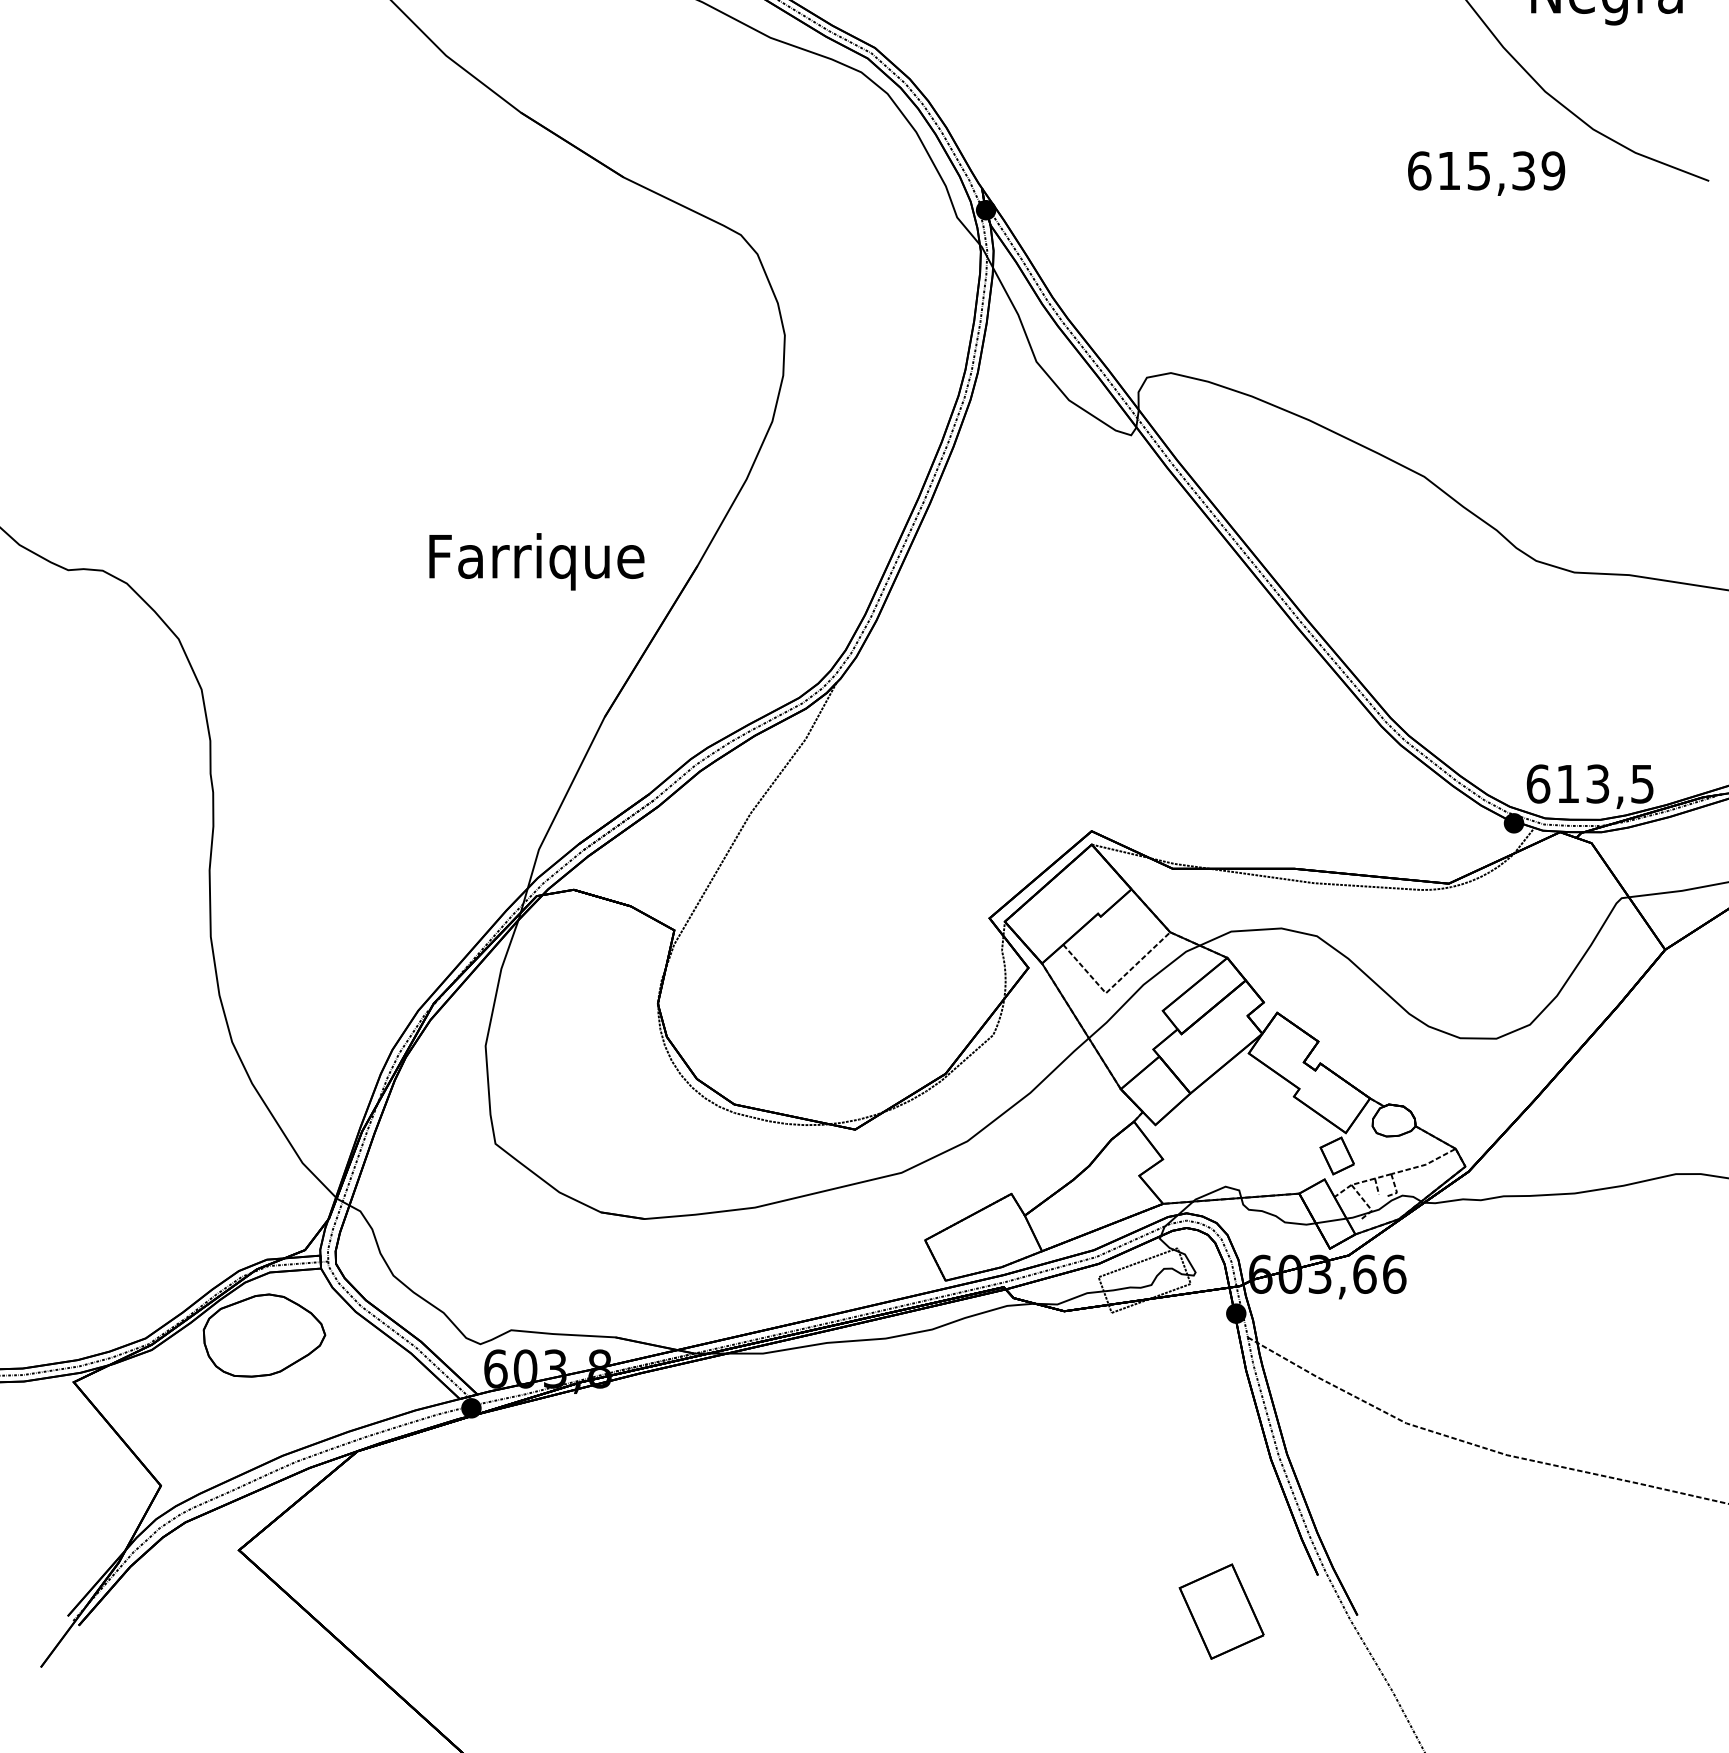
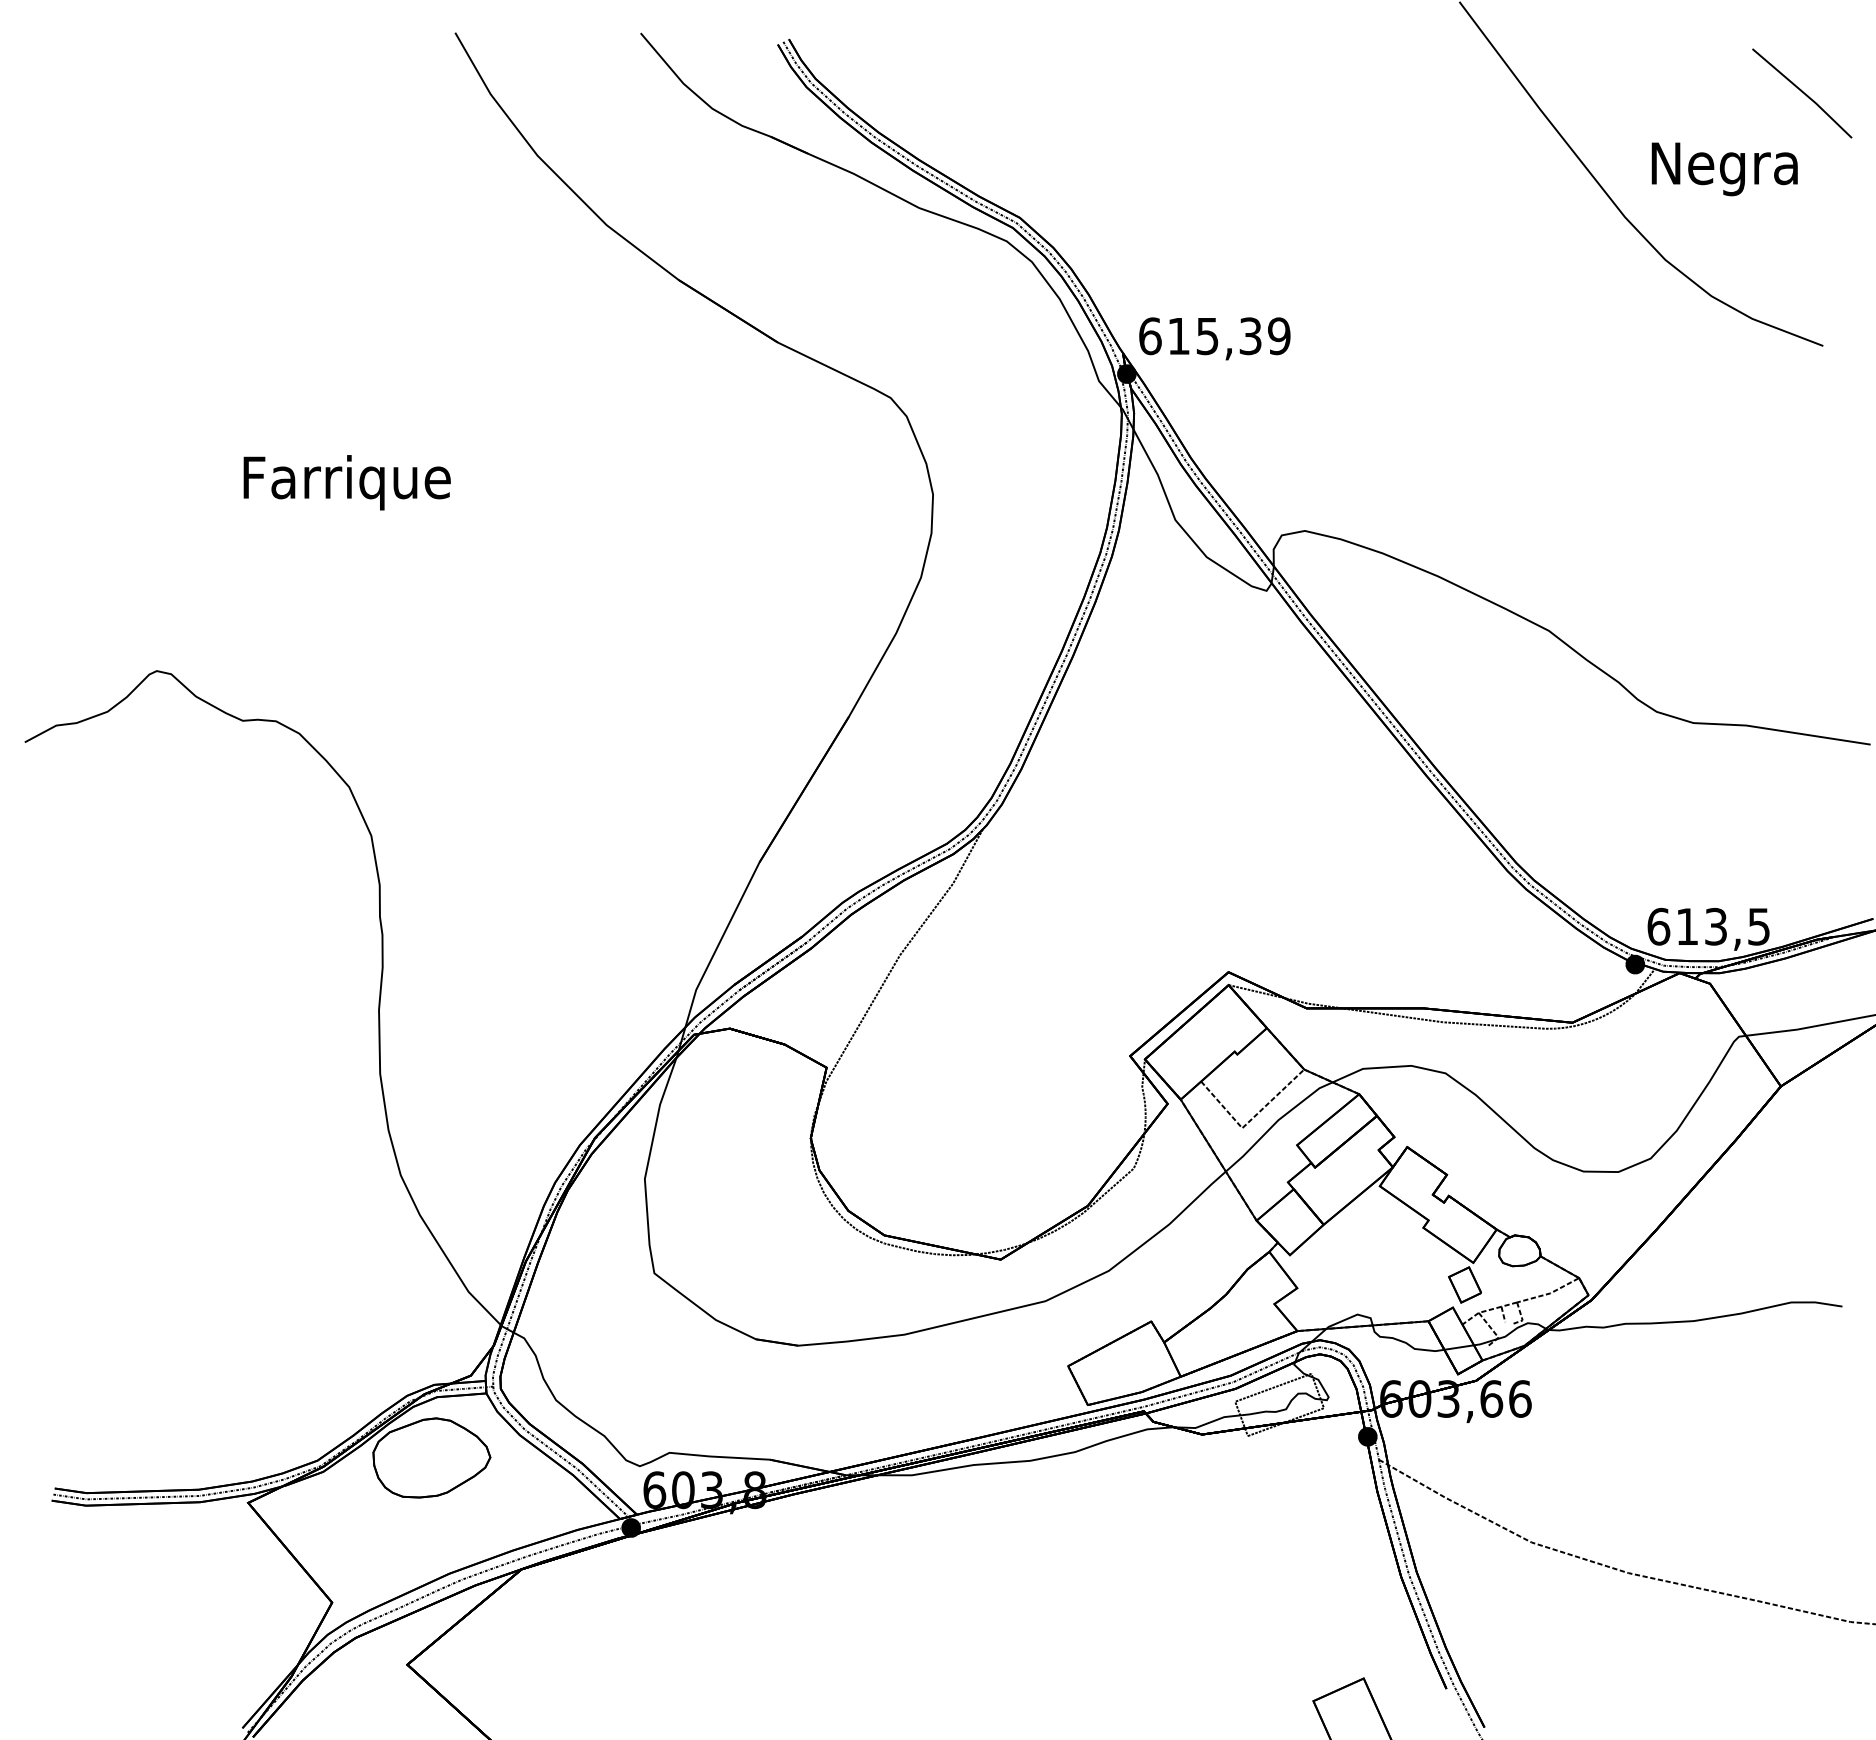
text: (1486, 173) -> (1214, 338), moved
text: (536, 561) -> (346, 482), moved

